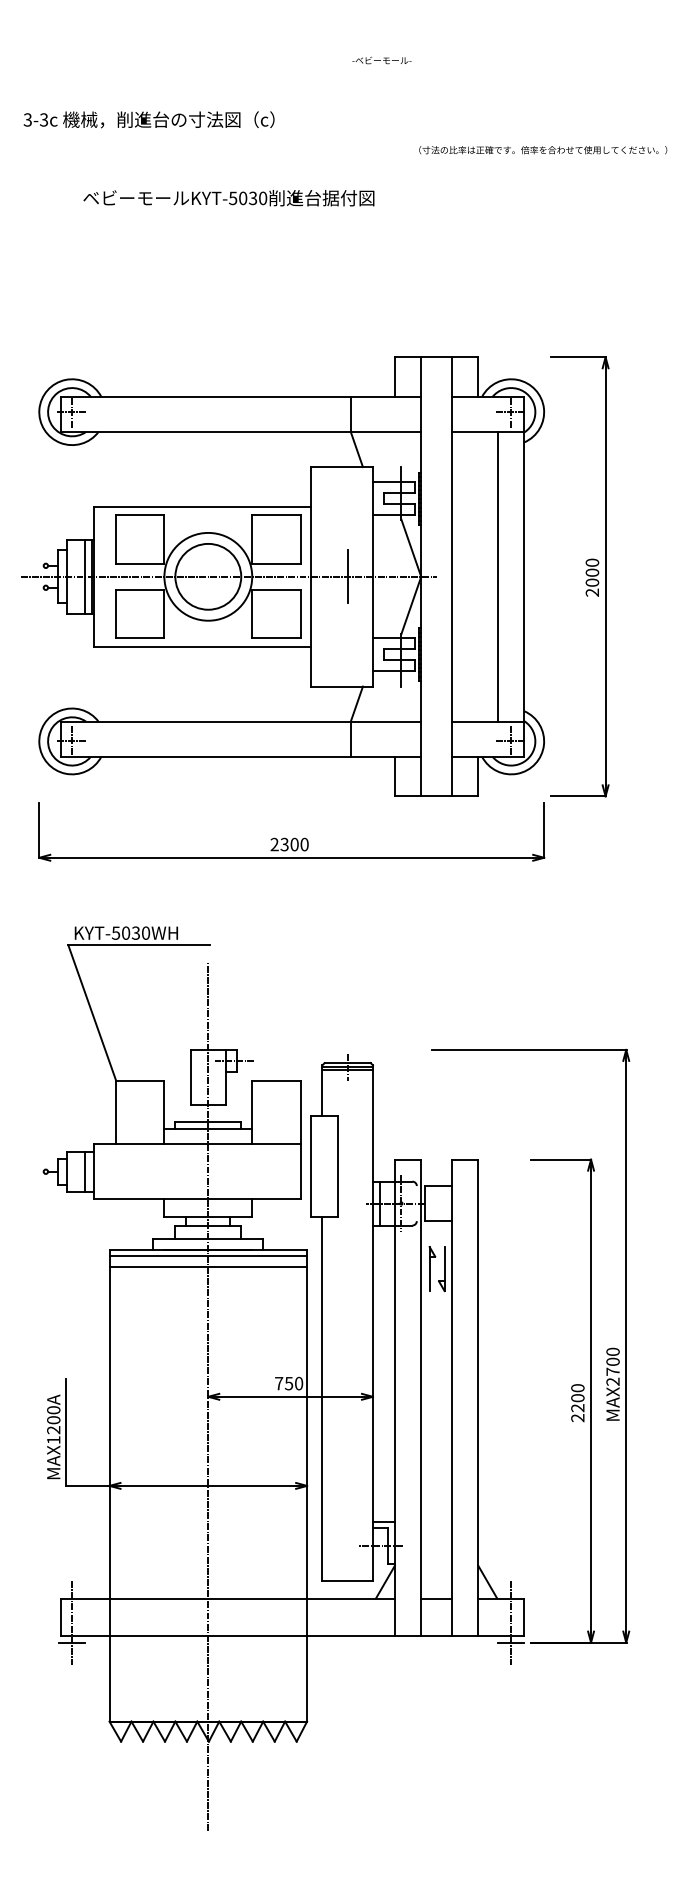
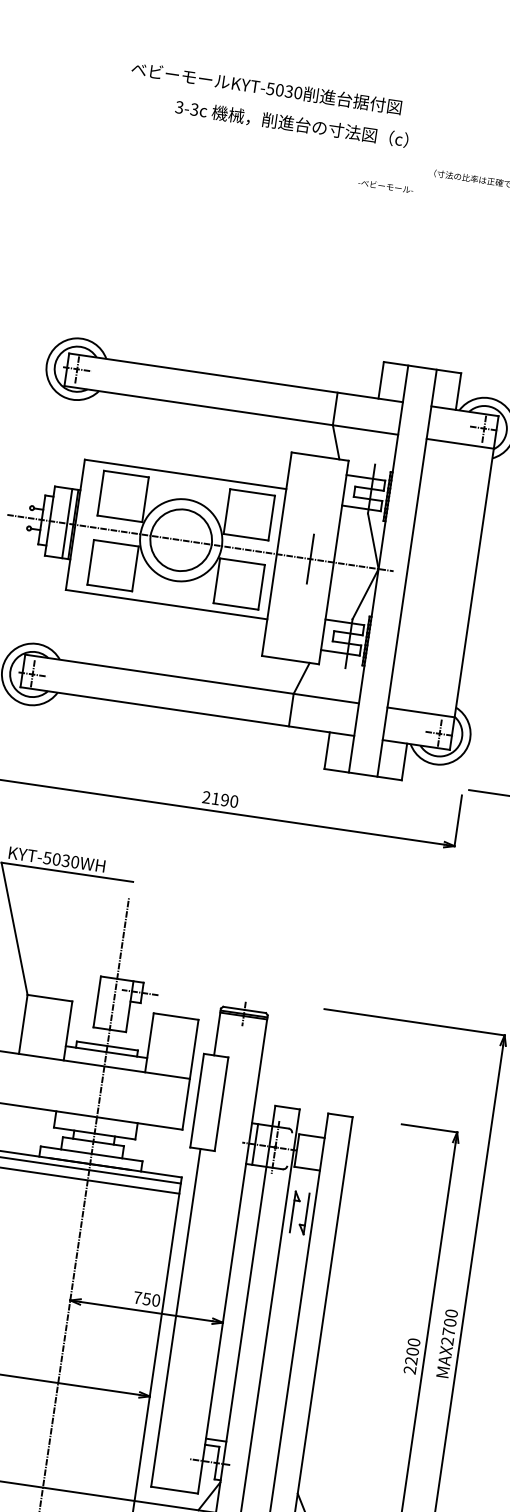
text: (381, 60) -> (385, 186), moved
text: (148, 119) -> (291, 123), moved
text: (228, 198) -> (266, 88), moved
line: (498, 576) -> (450, 579), removed
text: (289, 844) -> (220, 799), 2300 -> 2190

